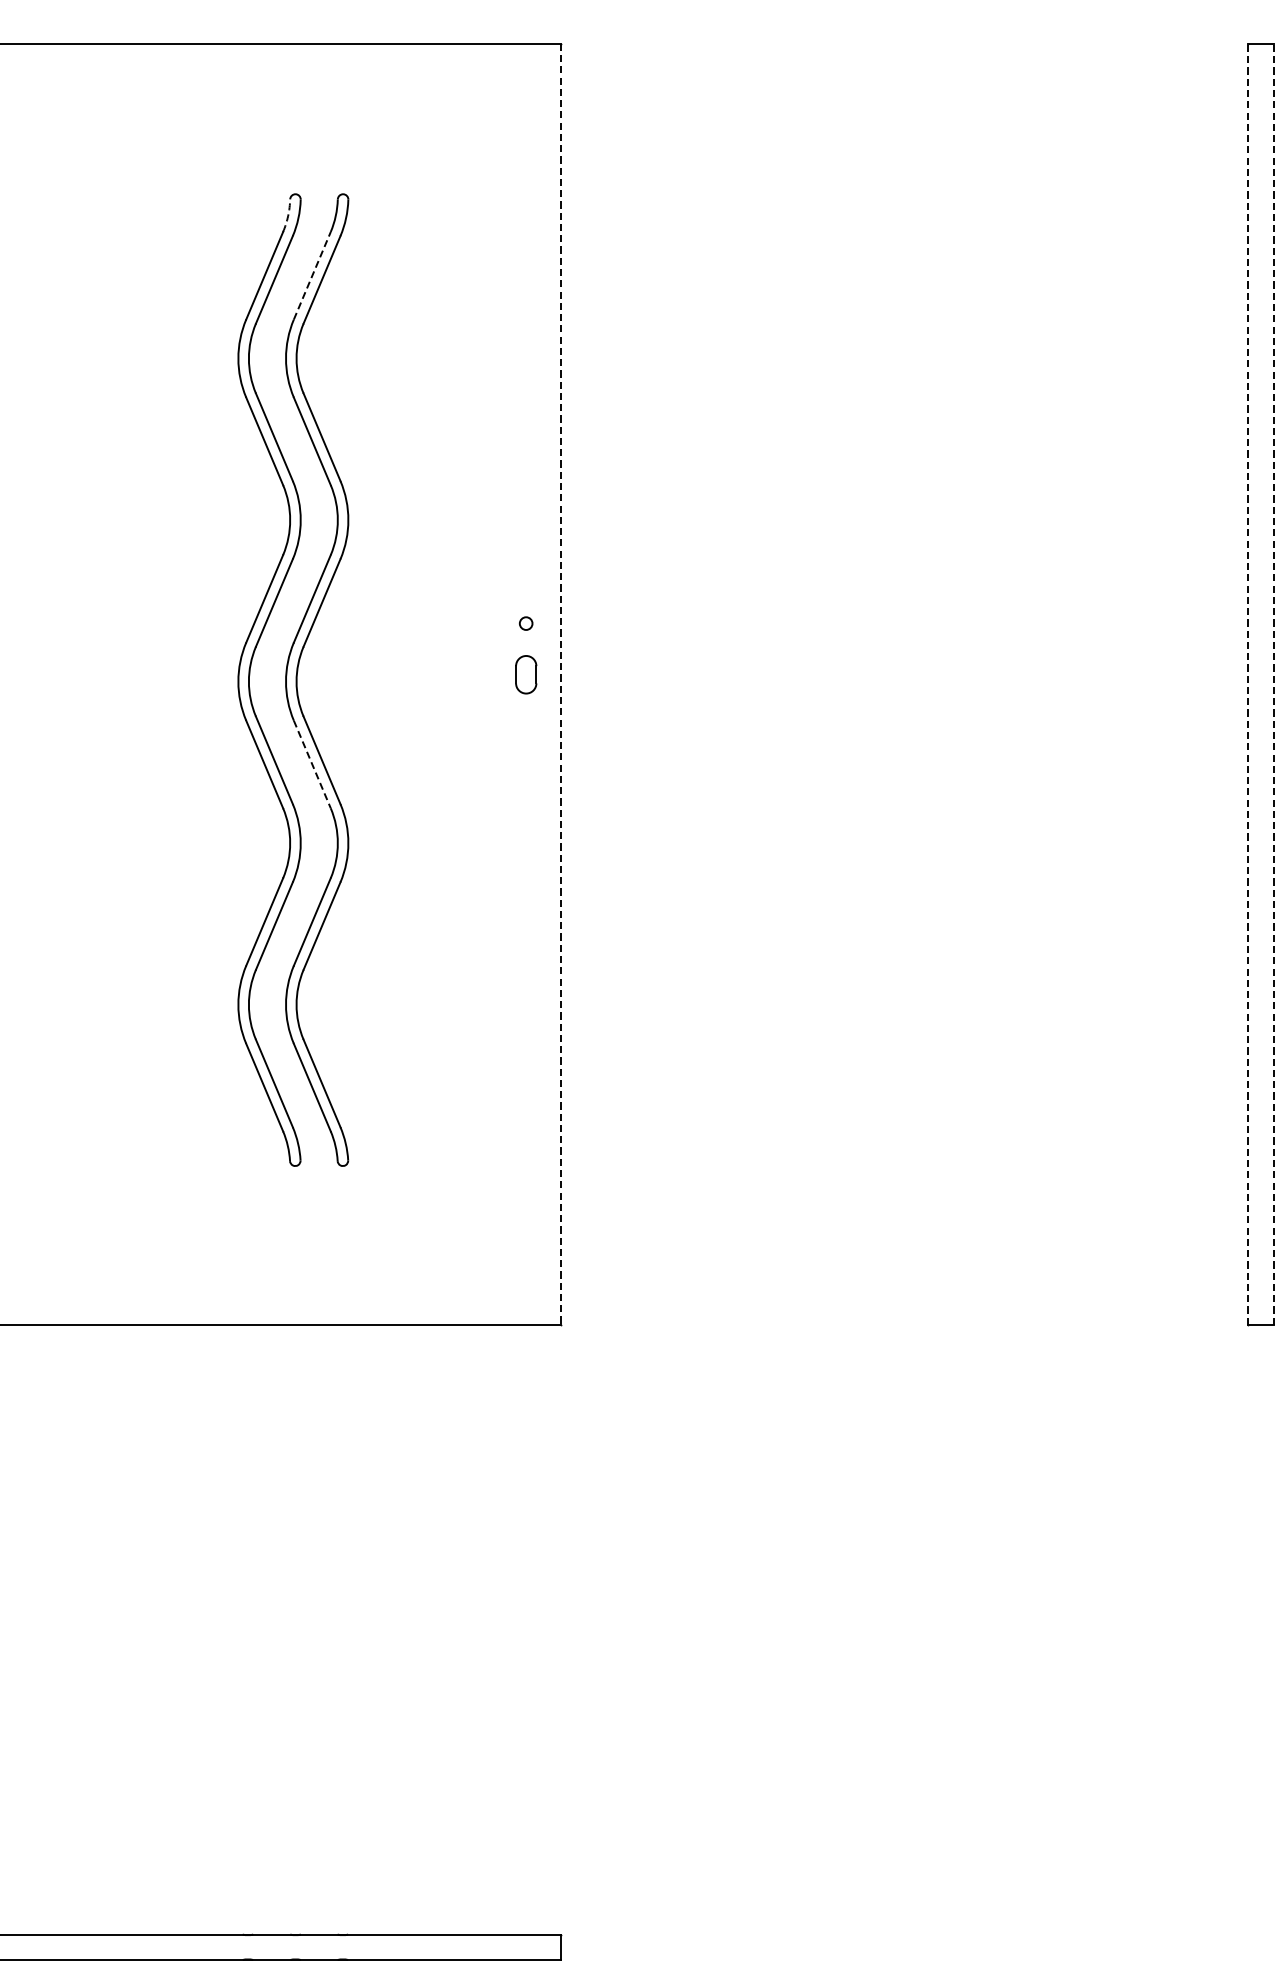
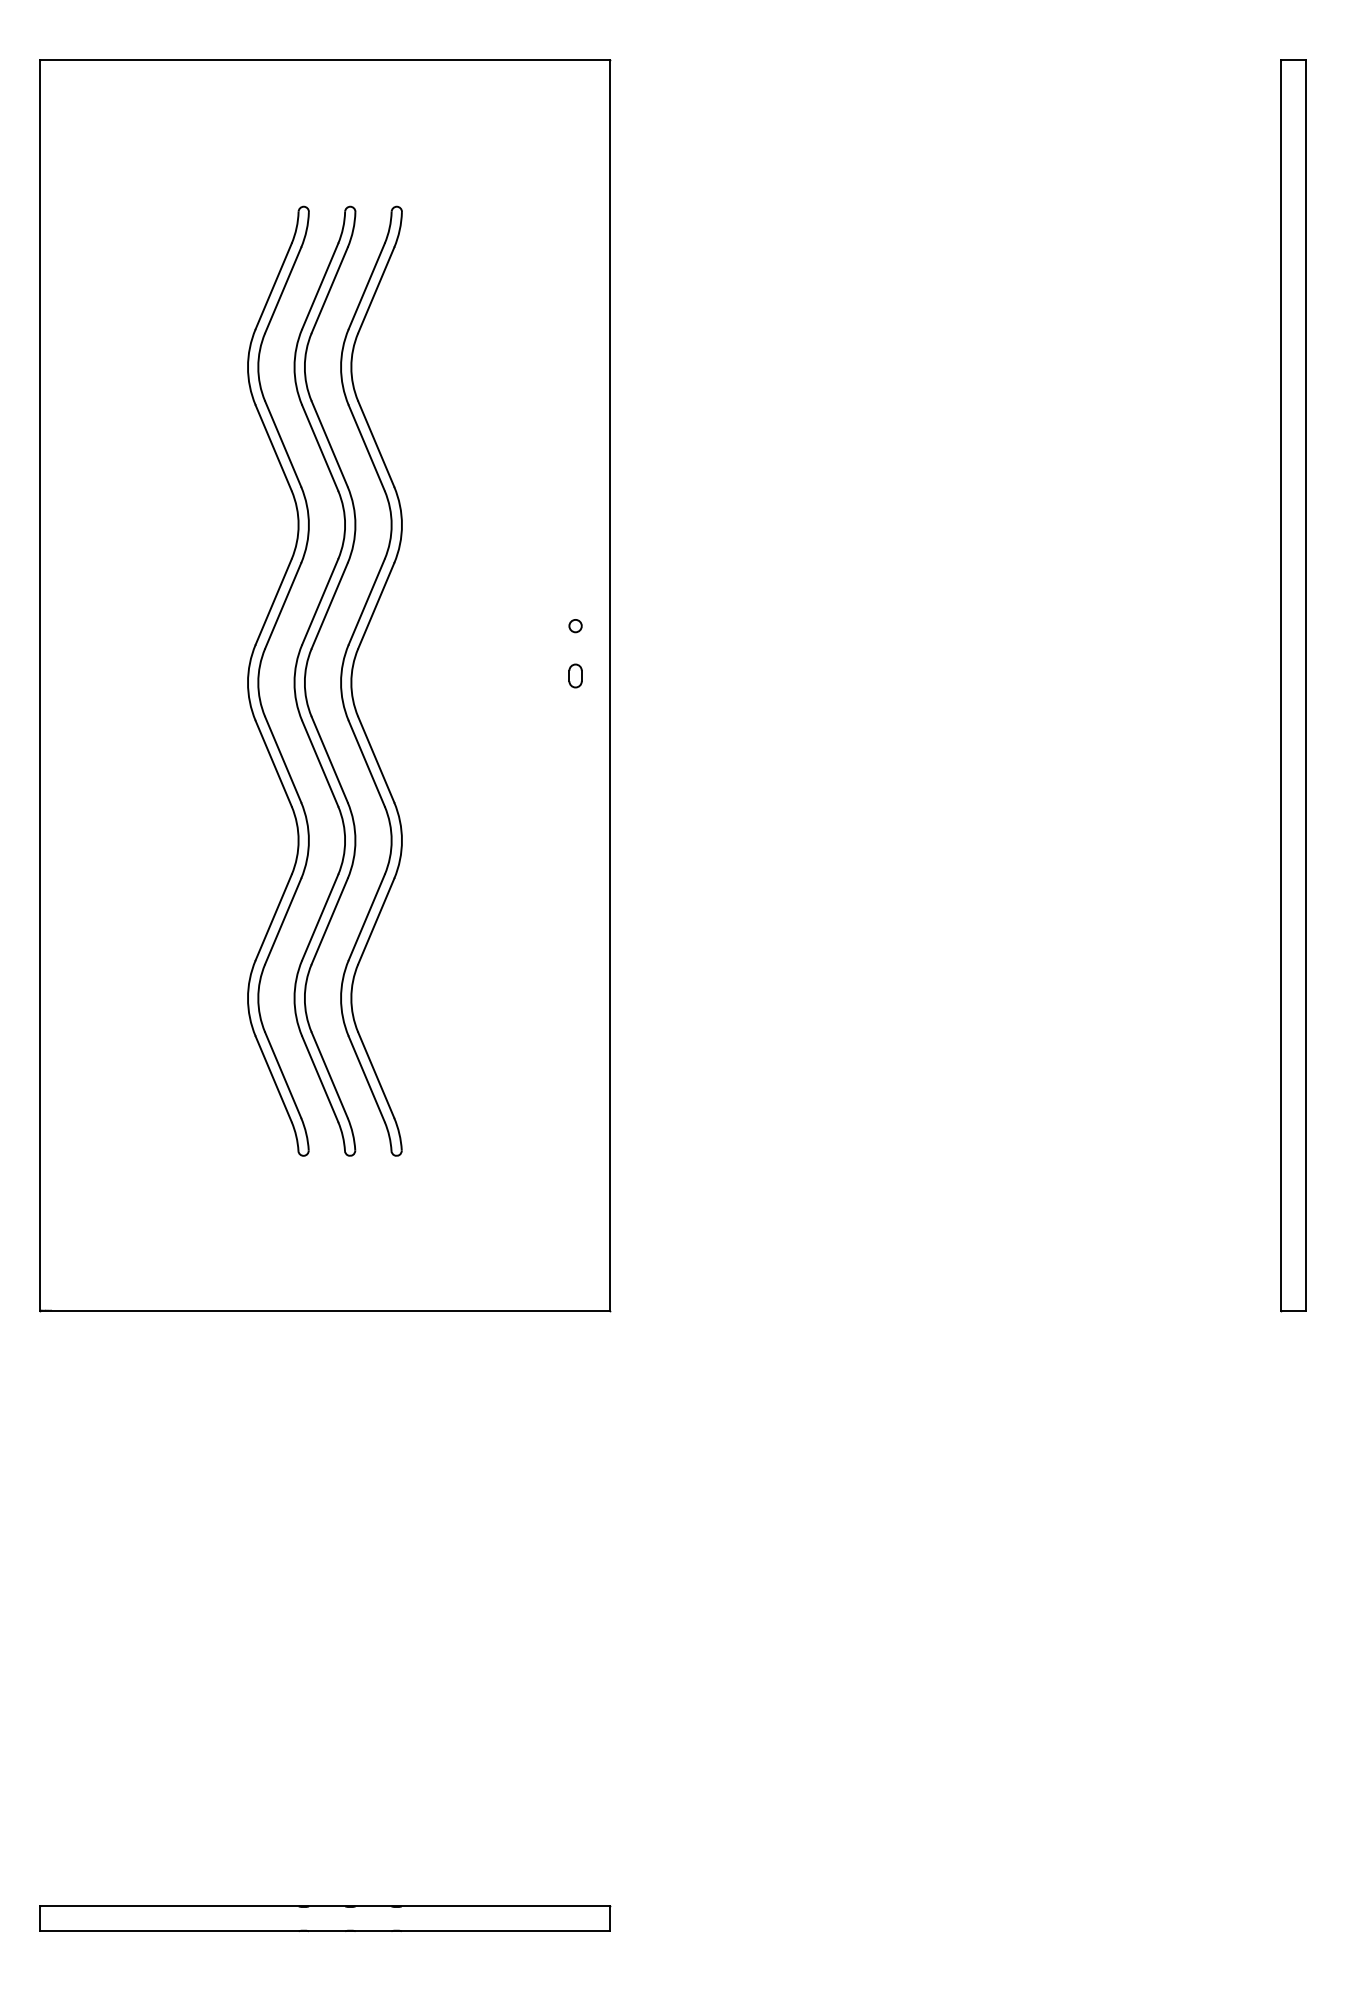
arc: (288, 216) -> (343, 228), dashed -> solid
line: (312, 274) -> (366, 285), dashed -> solid
part: (526, 674) -> (575, 675), size x0.62
part: (202, 679) -> (259, 680), added
line: (560, 684) -> (609, 685), dashed -> solid
line: (1247, 684) -> (1280, 685), dashed -> solid
line: (1273, 684) -> (1305, 685), dashed -> solid
line: (312, 765) -> (366, 764), dashed -> solid

